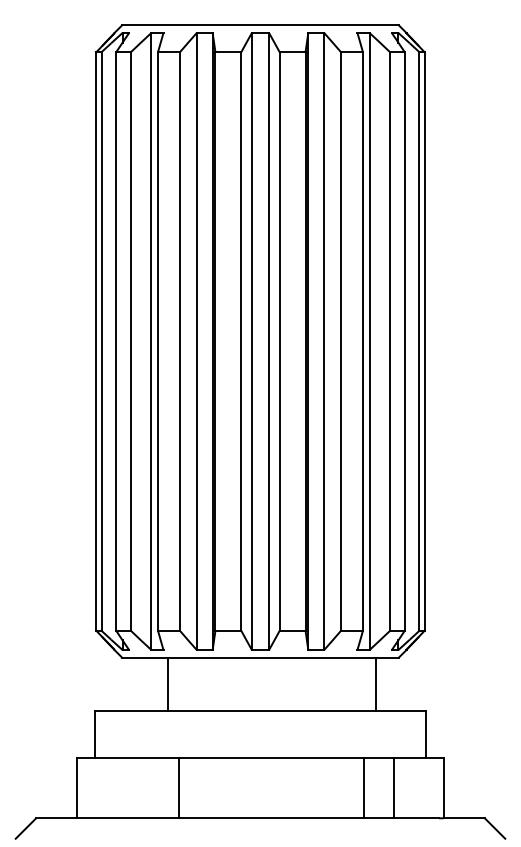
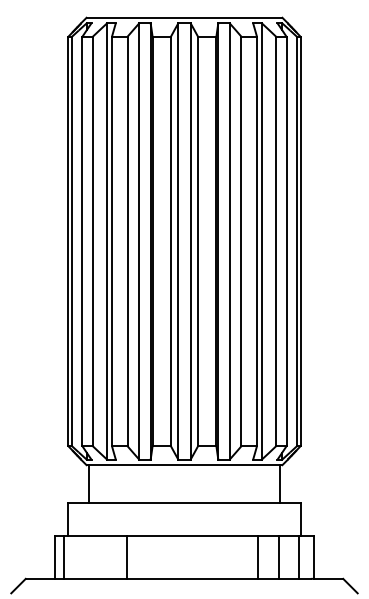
line: (168, 684) -> (88, 484), moved
line: (375, 684) -> (280, 484), moved
line: (90, 787) -> (64, 557), added
line: (422, 787) -> (299, 557), added

